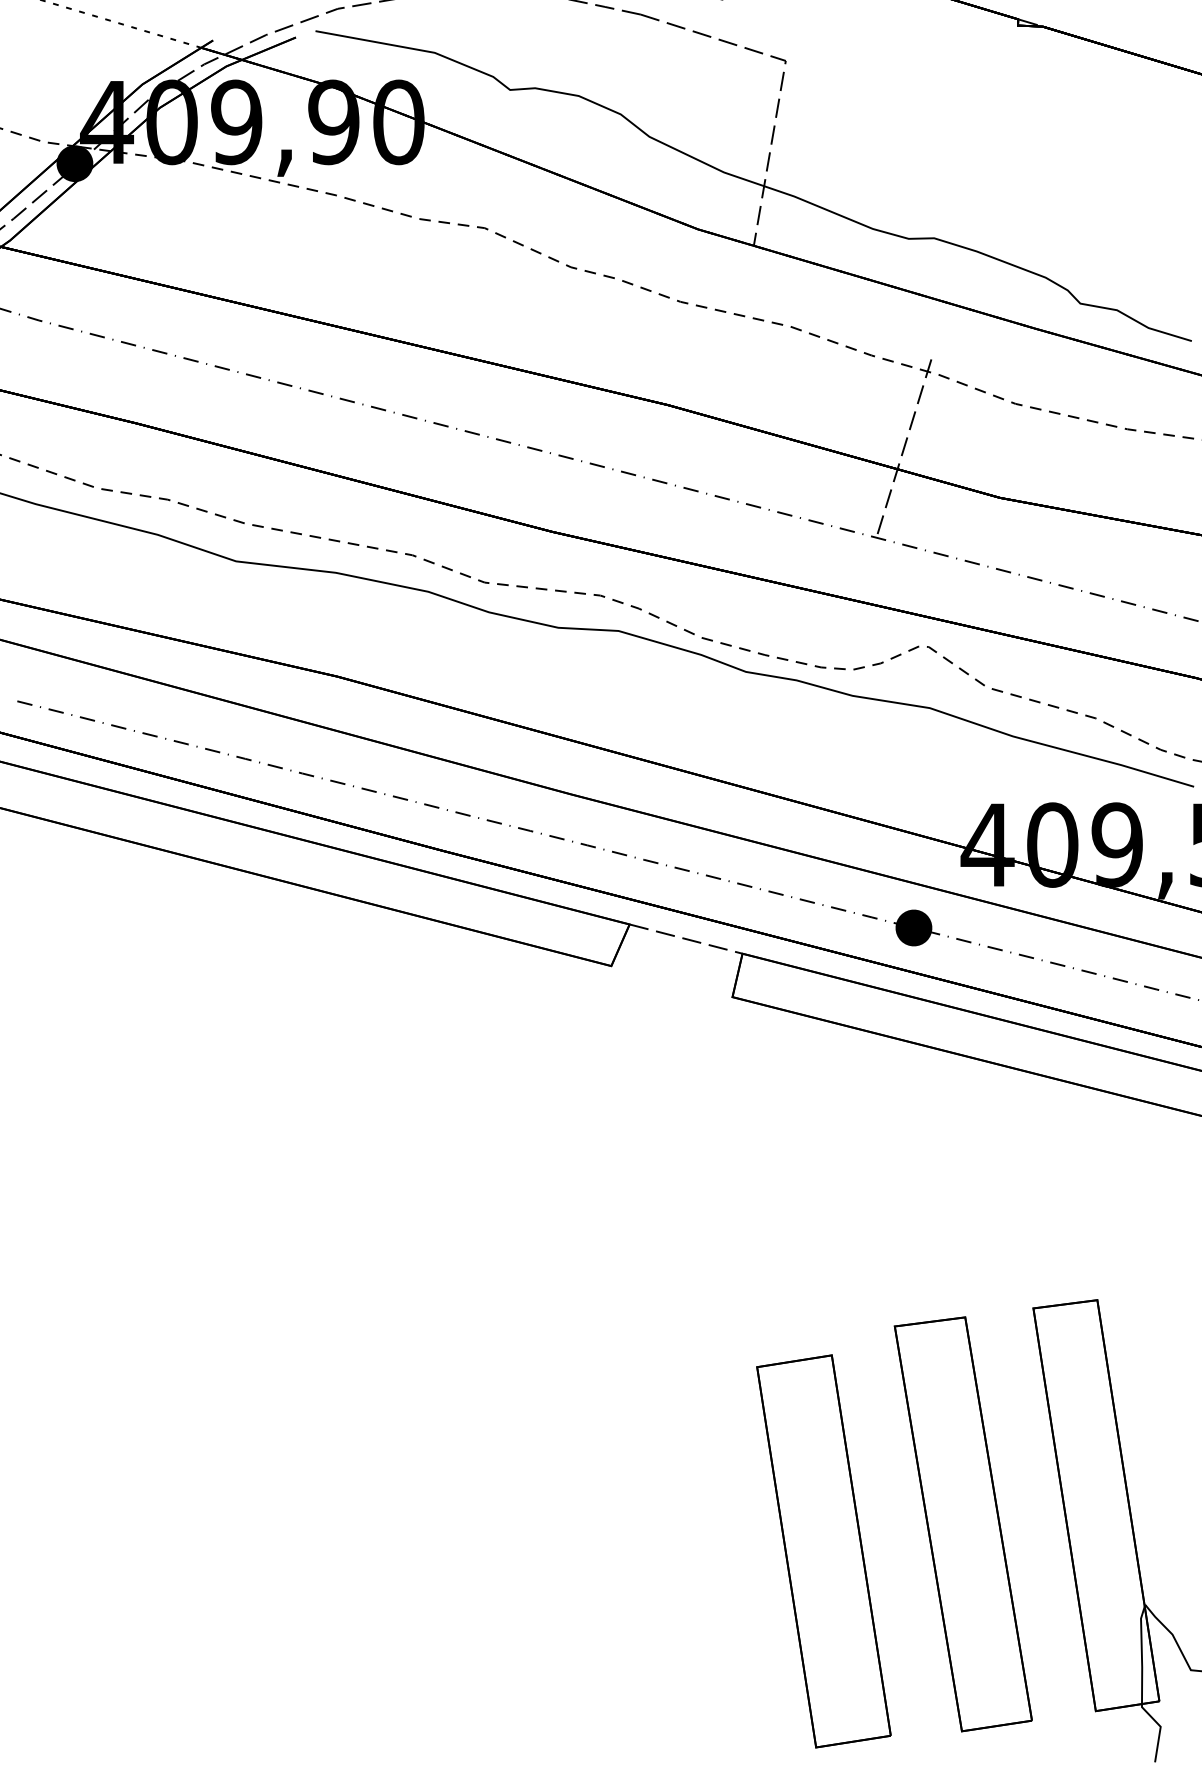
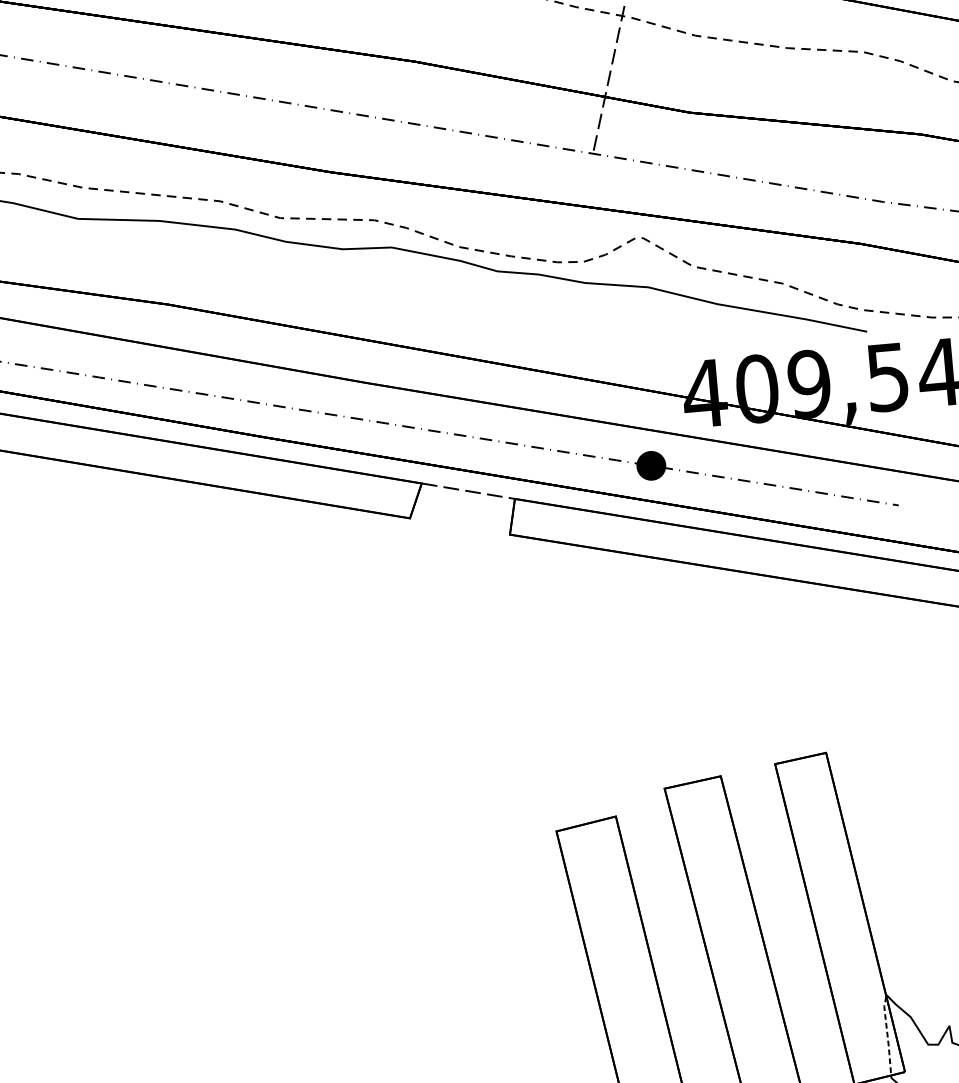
line: (1141, 1655) -> (887, 1036), solid -> dashed

